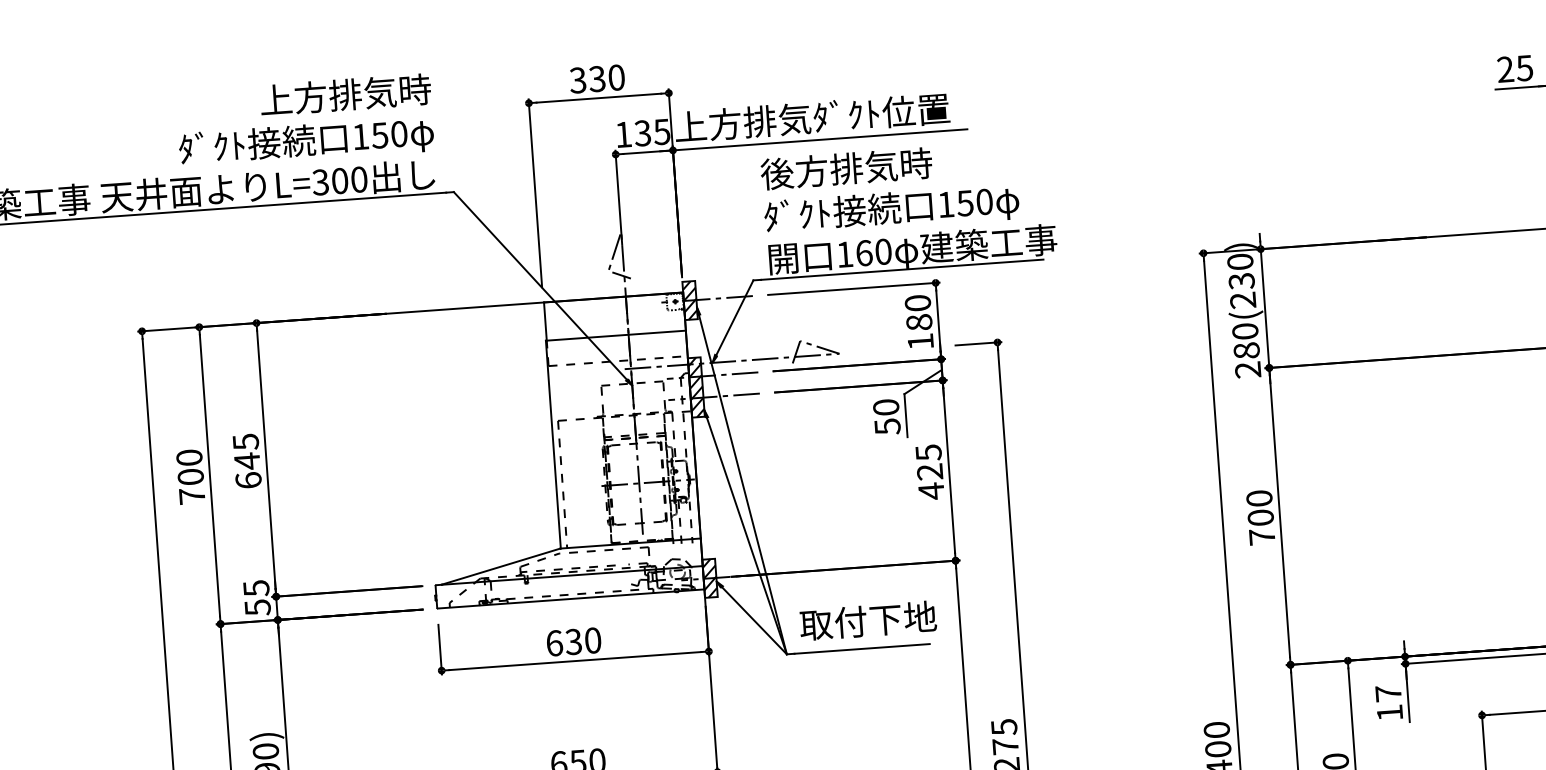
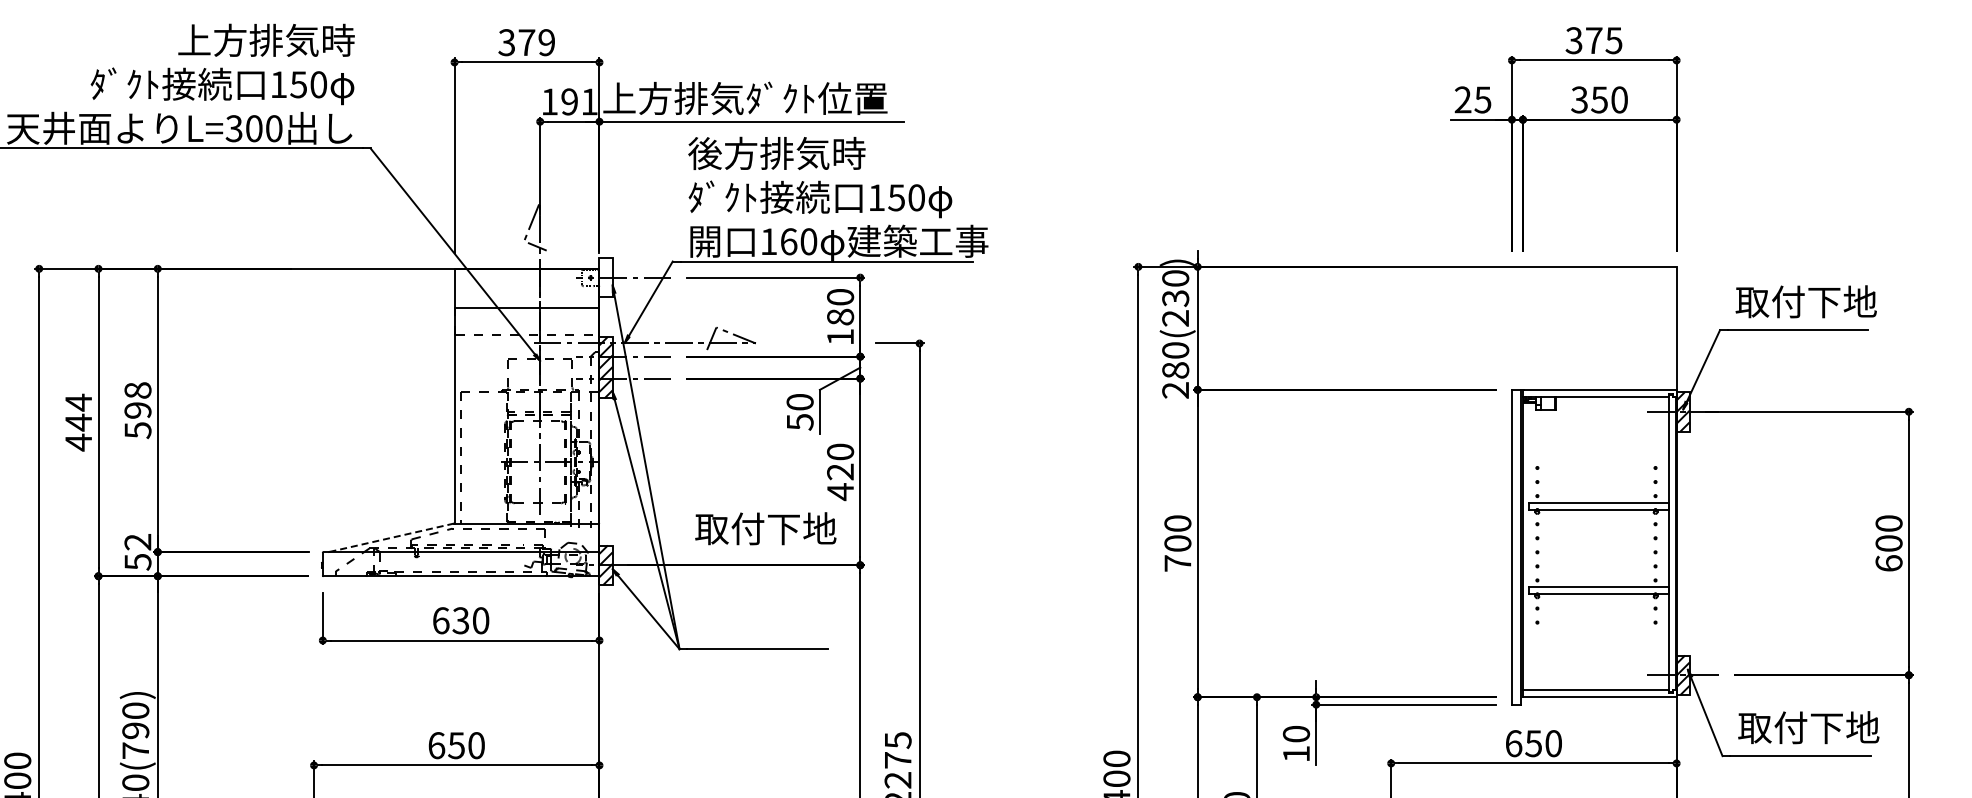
text: (606, 78) -> (536, 42), 330 -> 379
text: (652, 132) -> (579, 101), 135 -> 191
hatch: (689, 300) -> (605, 277), removed
text: (928, 452) -> (840, 451), 425 -> 420
text: (246, 461) -> (137, 410), 645 -> 598
text: (190, 476) -> (78, 422), 700 -> 444
line: (500, 566) -> (391, 537), solid -> dashed
text: (255, 588) -> (137, 542), 55 -> 52
text: (867, 620) -> (765, 528), moved
text: (1388, 693) -> (1296, 733), 17 -> 10

